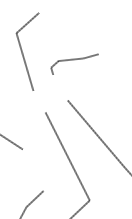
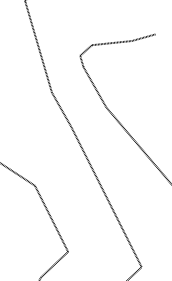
line: (60, 87) -> (95, 87), added
line: (39, 101) -> (61, 109), added
line: (32, 169) -> (50, 217), added

